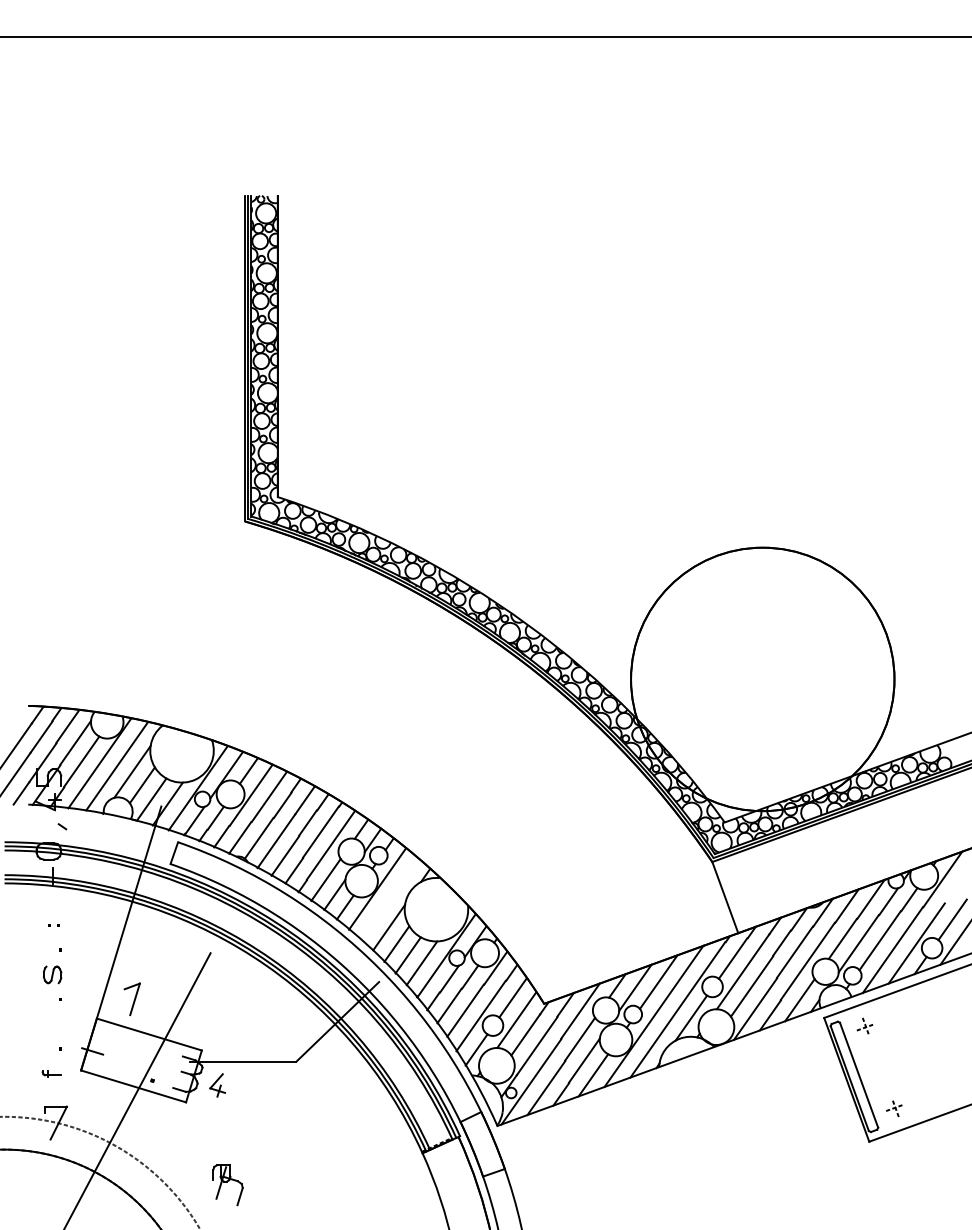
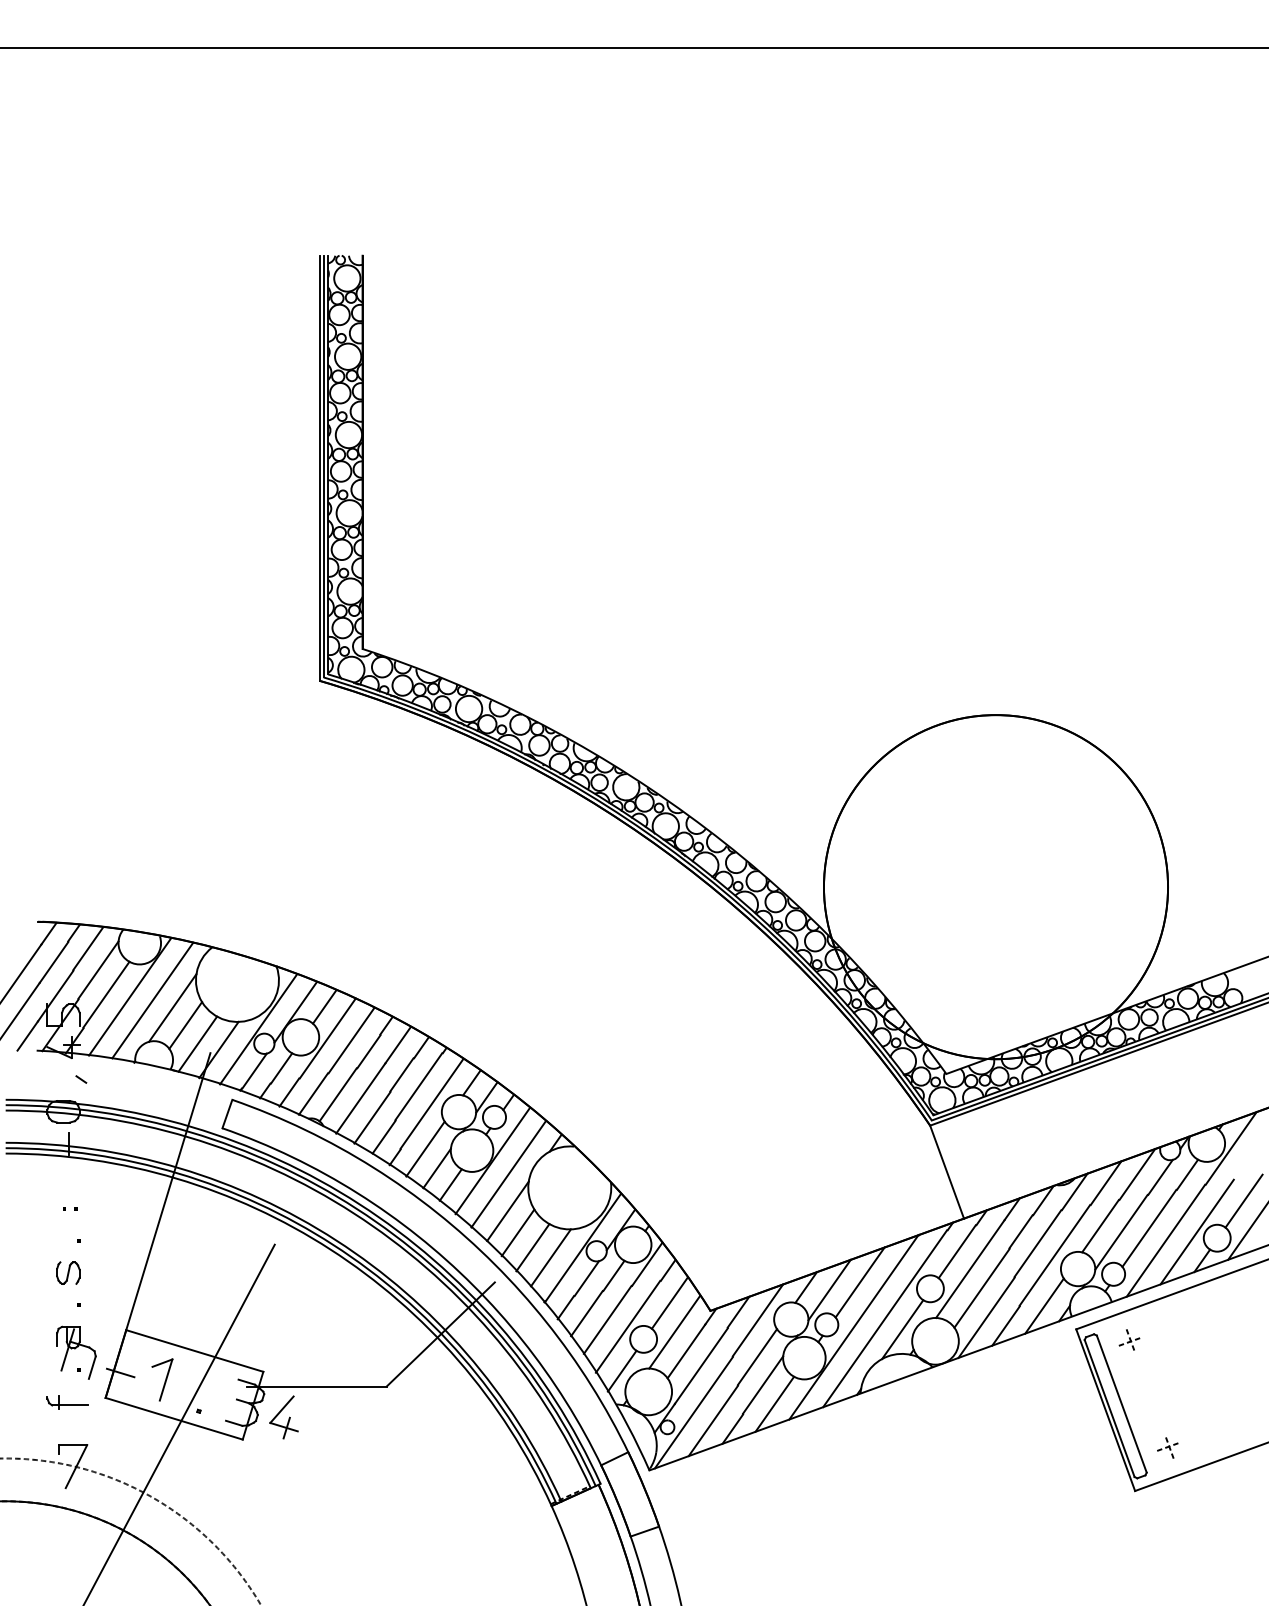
line: (389, 899) -> (508, 1174), added
part: (132, 998) -> (162, 1379), moved
part: (51, 1073) -> (67, 1402), size x1.67
part: (217, 1085) -> (283, 1417), size x1.43
part: (227, 1184) -> (76, 1352), moved

